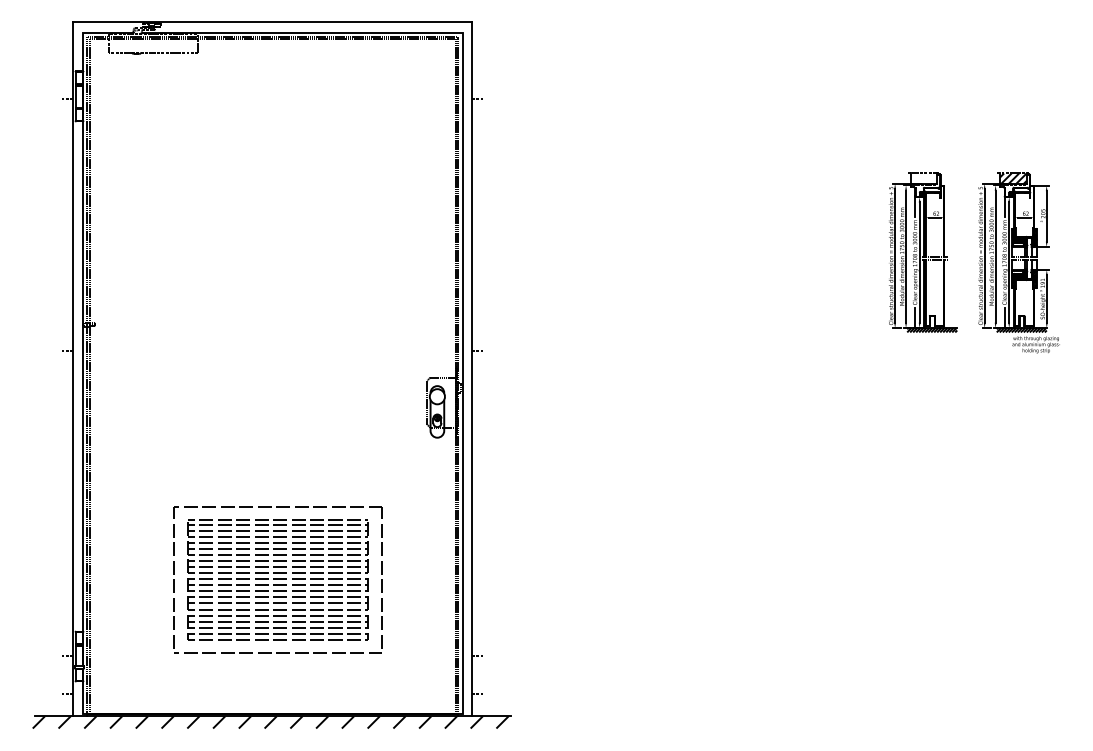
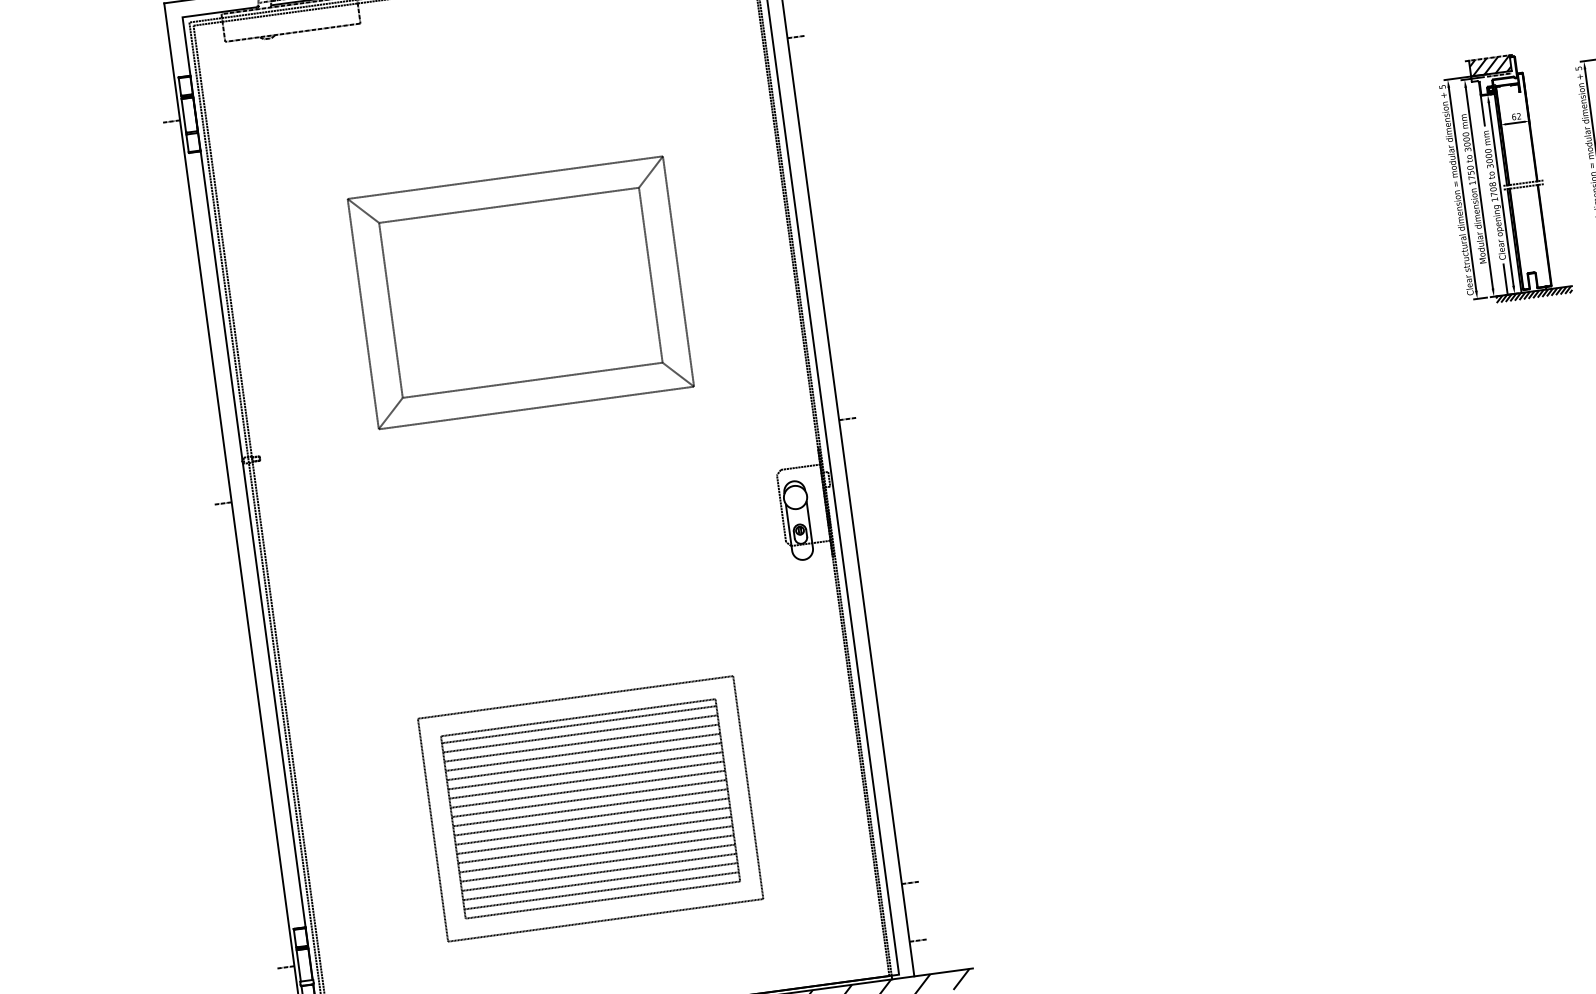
hatch: (923, 178) -> (1489, 65), added
part: (277, 183) -> (508, 206), added

